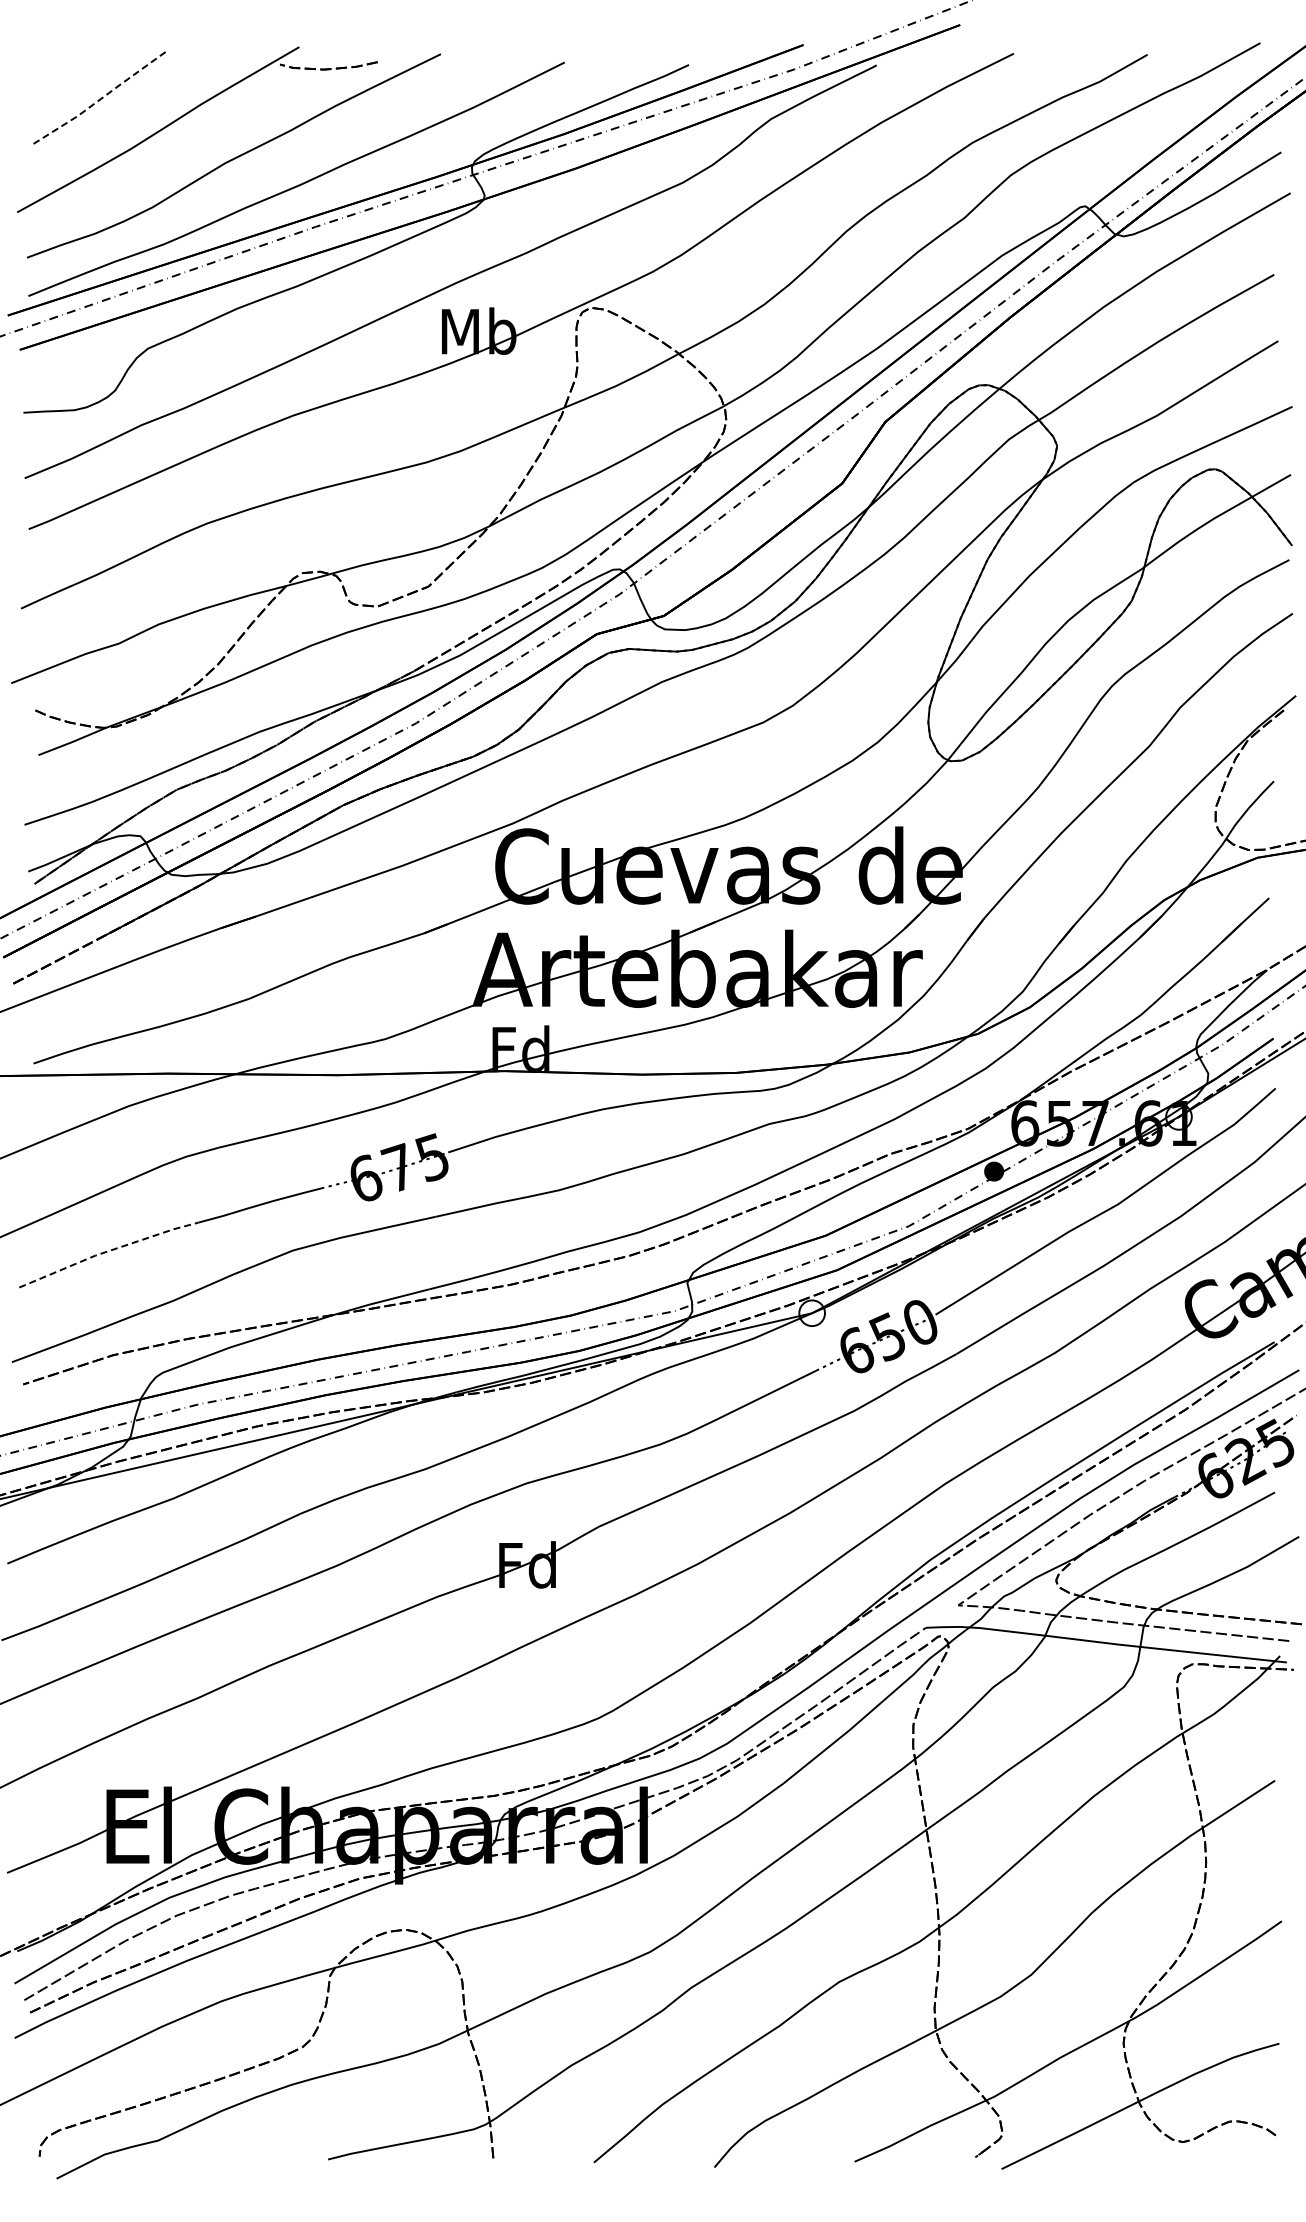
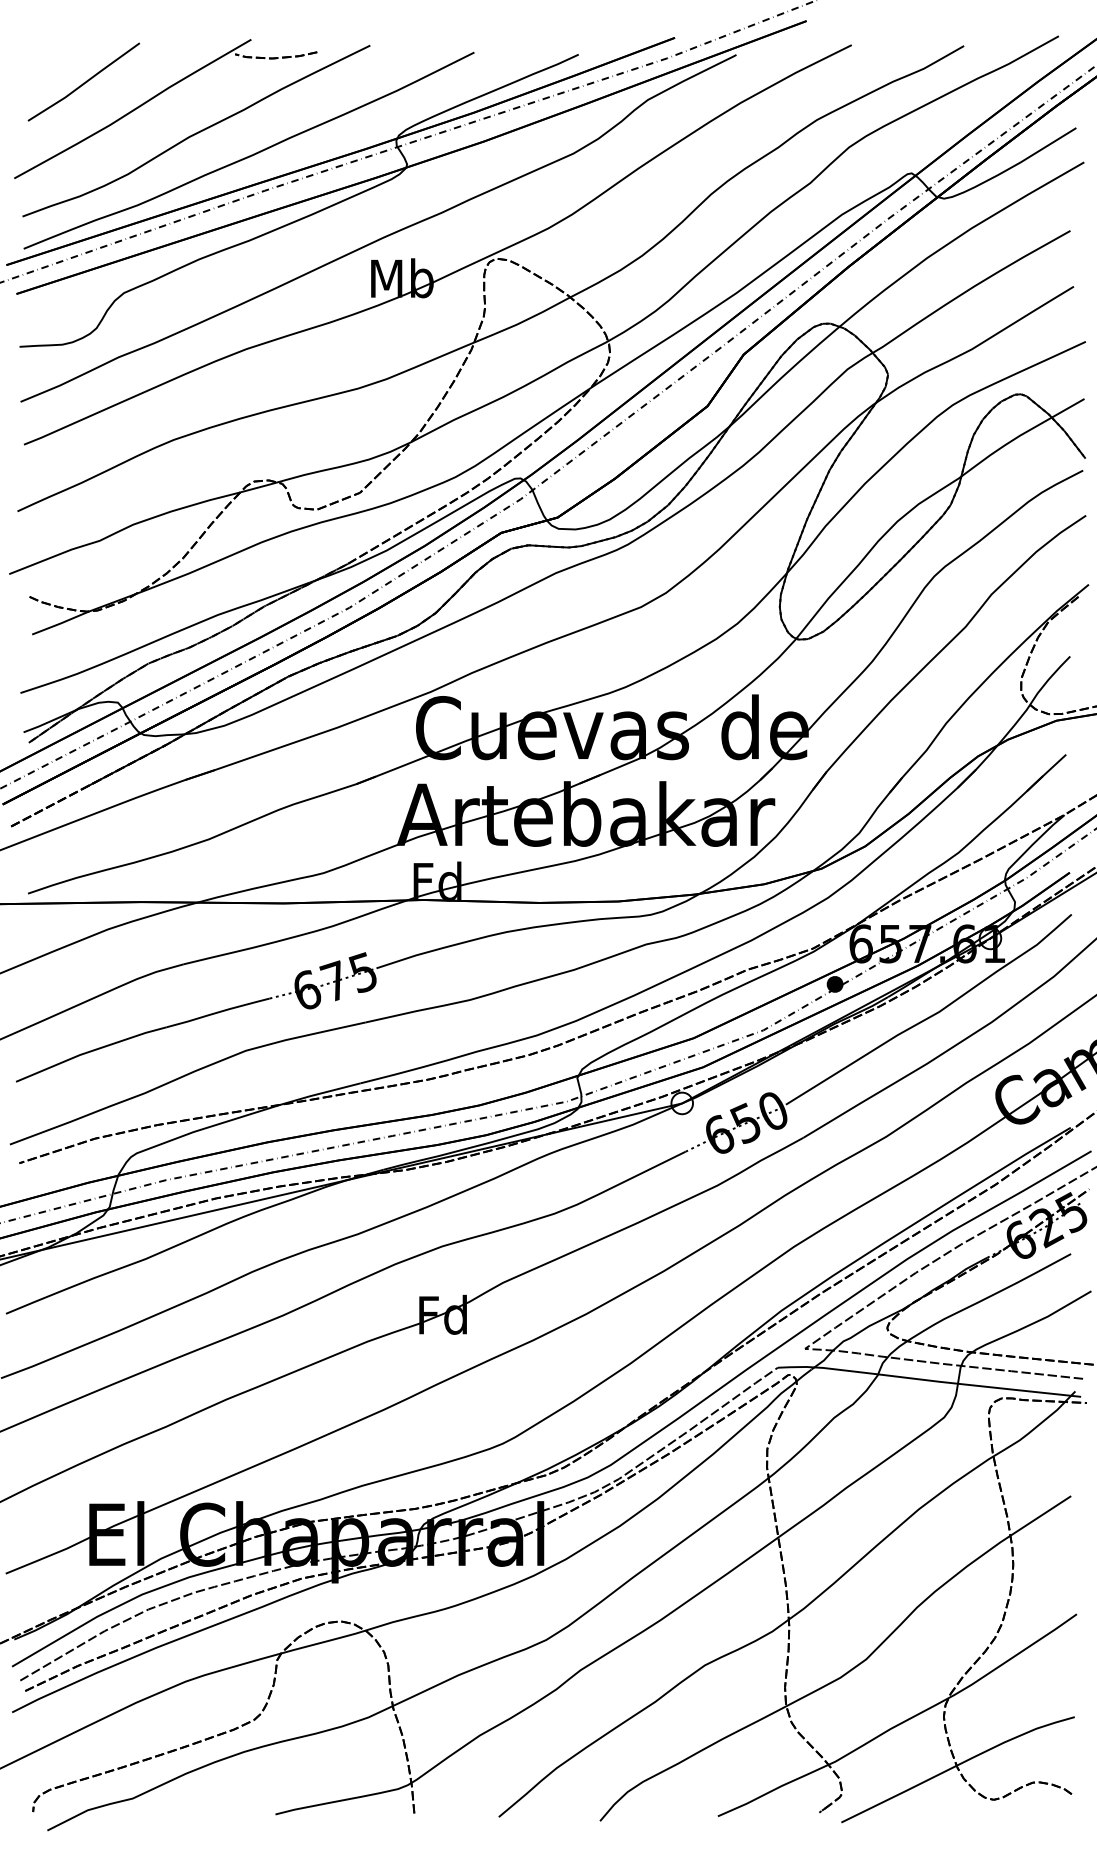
line: (101, 98) -> (85, 82), dashed -> solid
line: (108, 1251) -> (91, 1051), dashed -> solid

